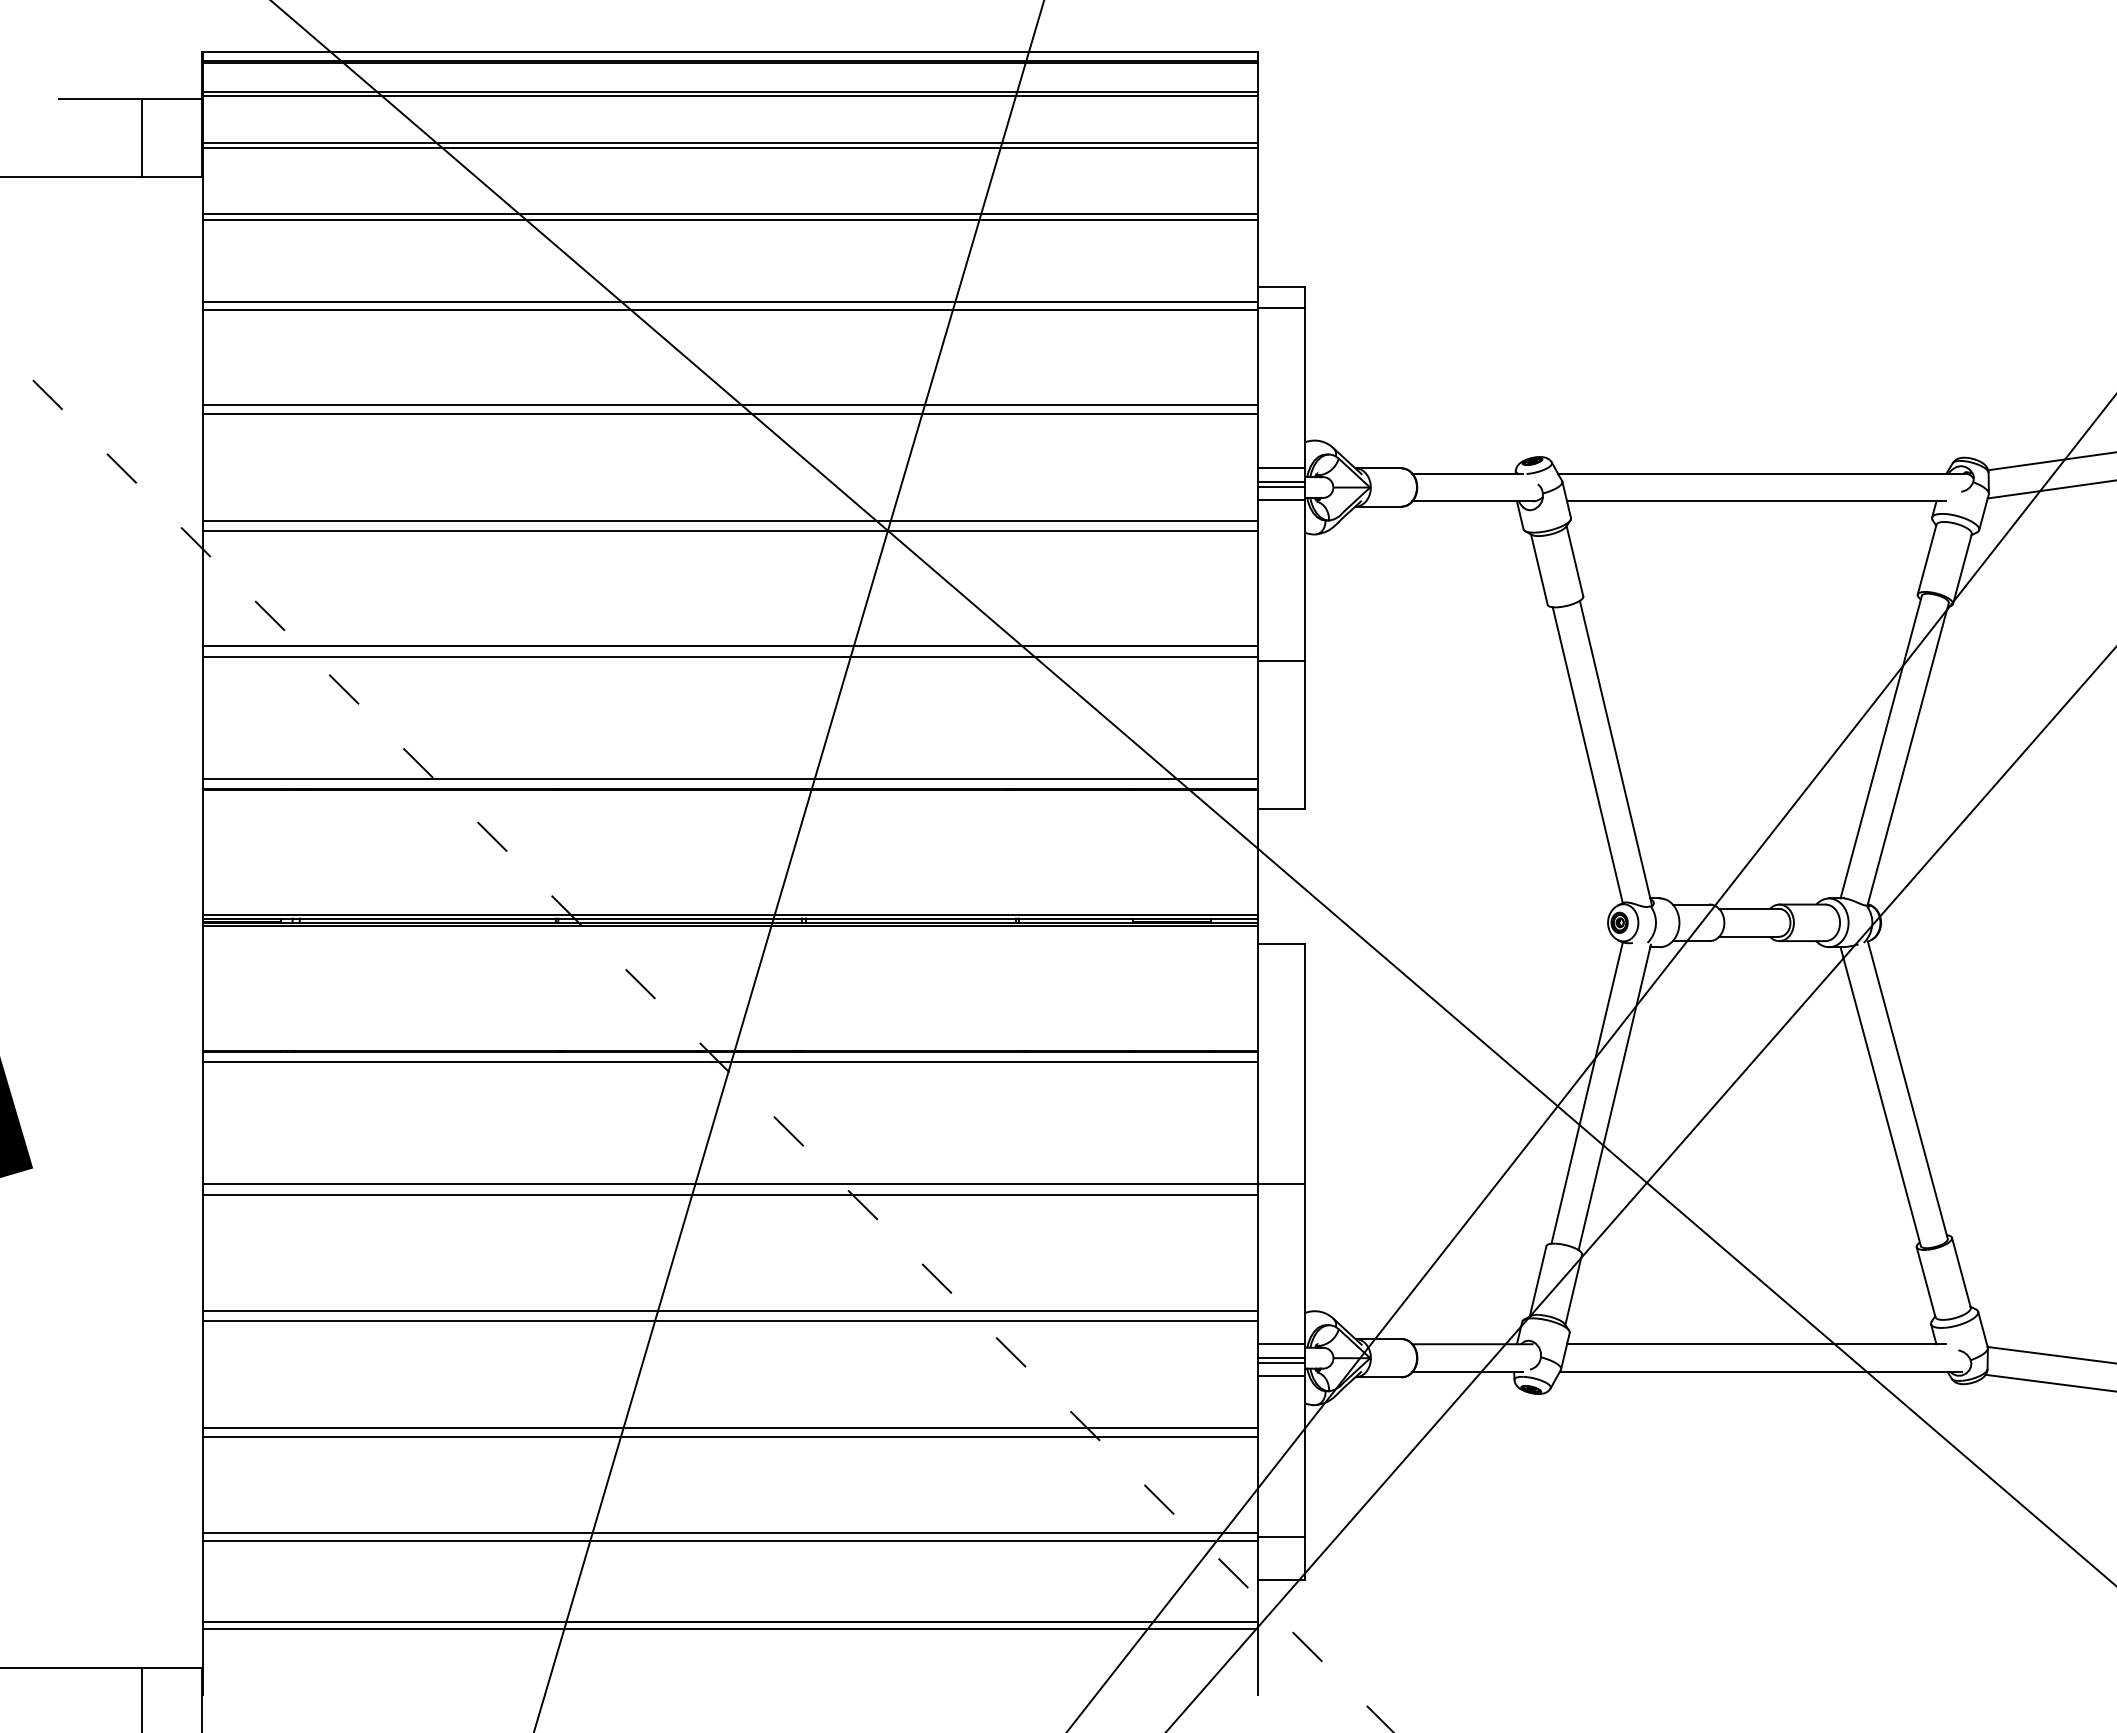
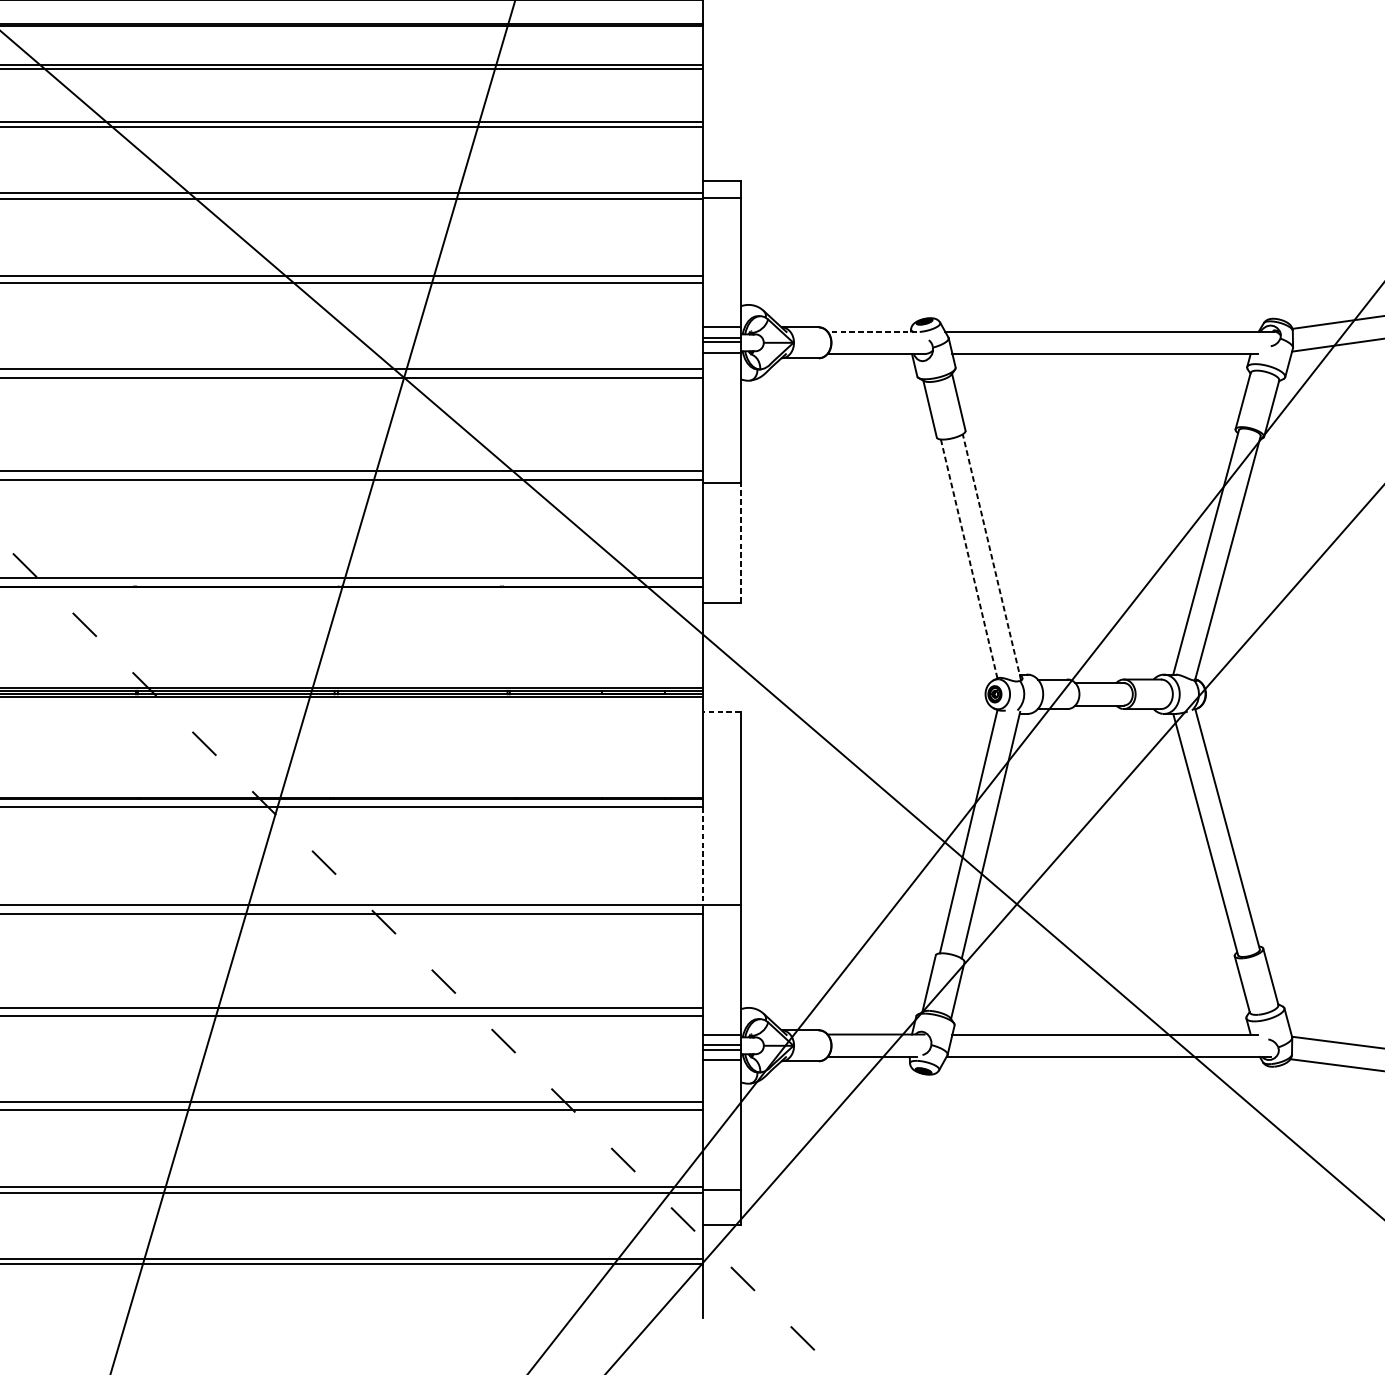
line: (1467, 473) -> (872, 331), solid -> dashed
line: (1305, 734) -> (741, 542), solid -> dashed
line: (1615, 753) -> (991, 557), solid -> dashed
line: (1587, 755) -> (968, 559), solid -> dashed
line: (1281, 944) -> (721, 711), solid -> dashed
line: (1258, 1123) -> (703, 856), solid -> dashed

